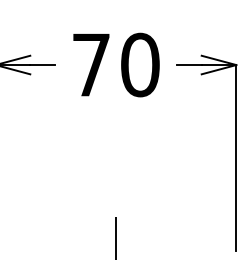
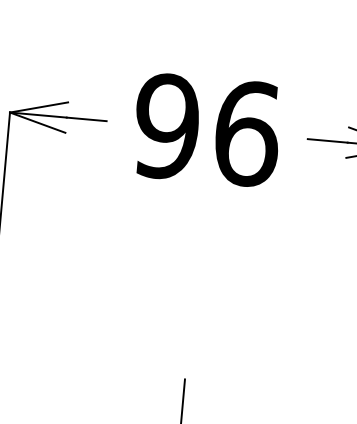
text: (116, 64) -> (208, 129), 70 -> 96

